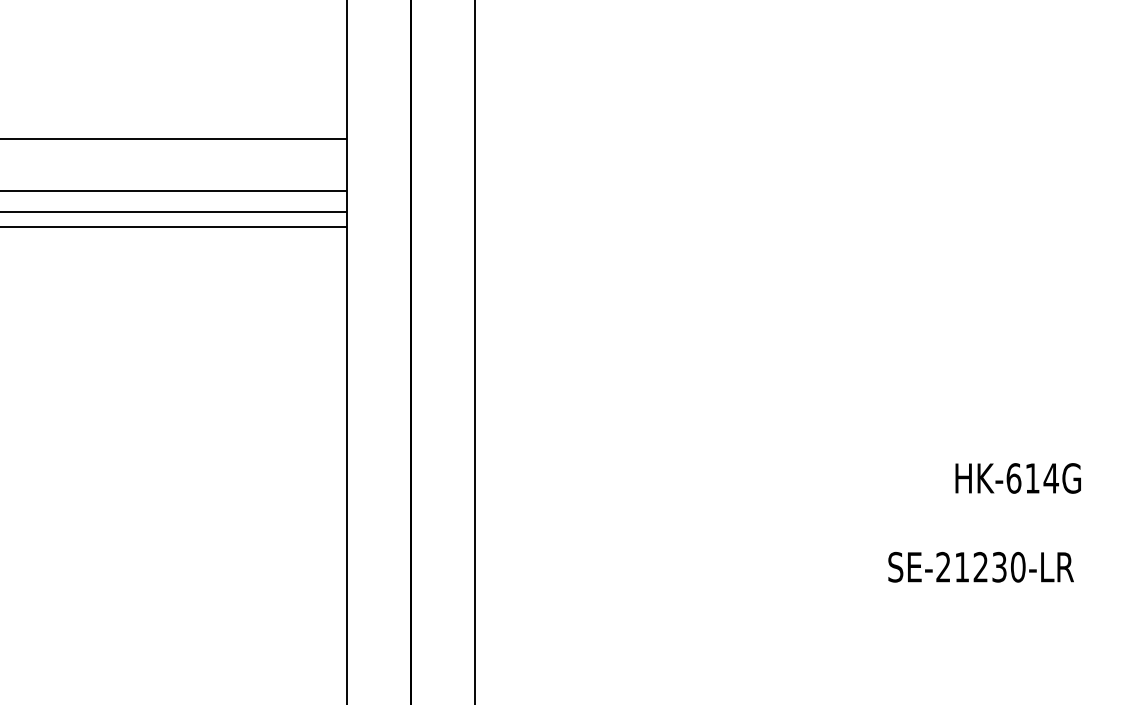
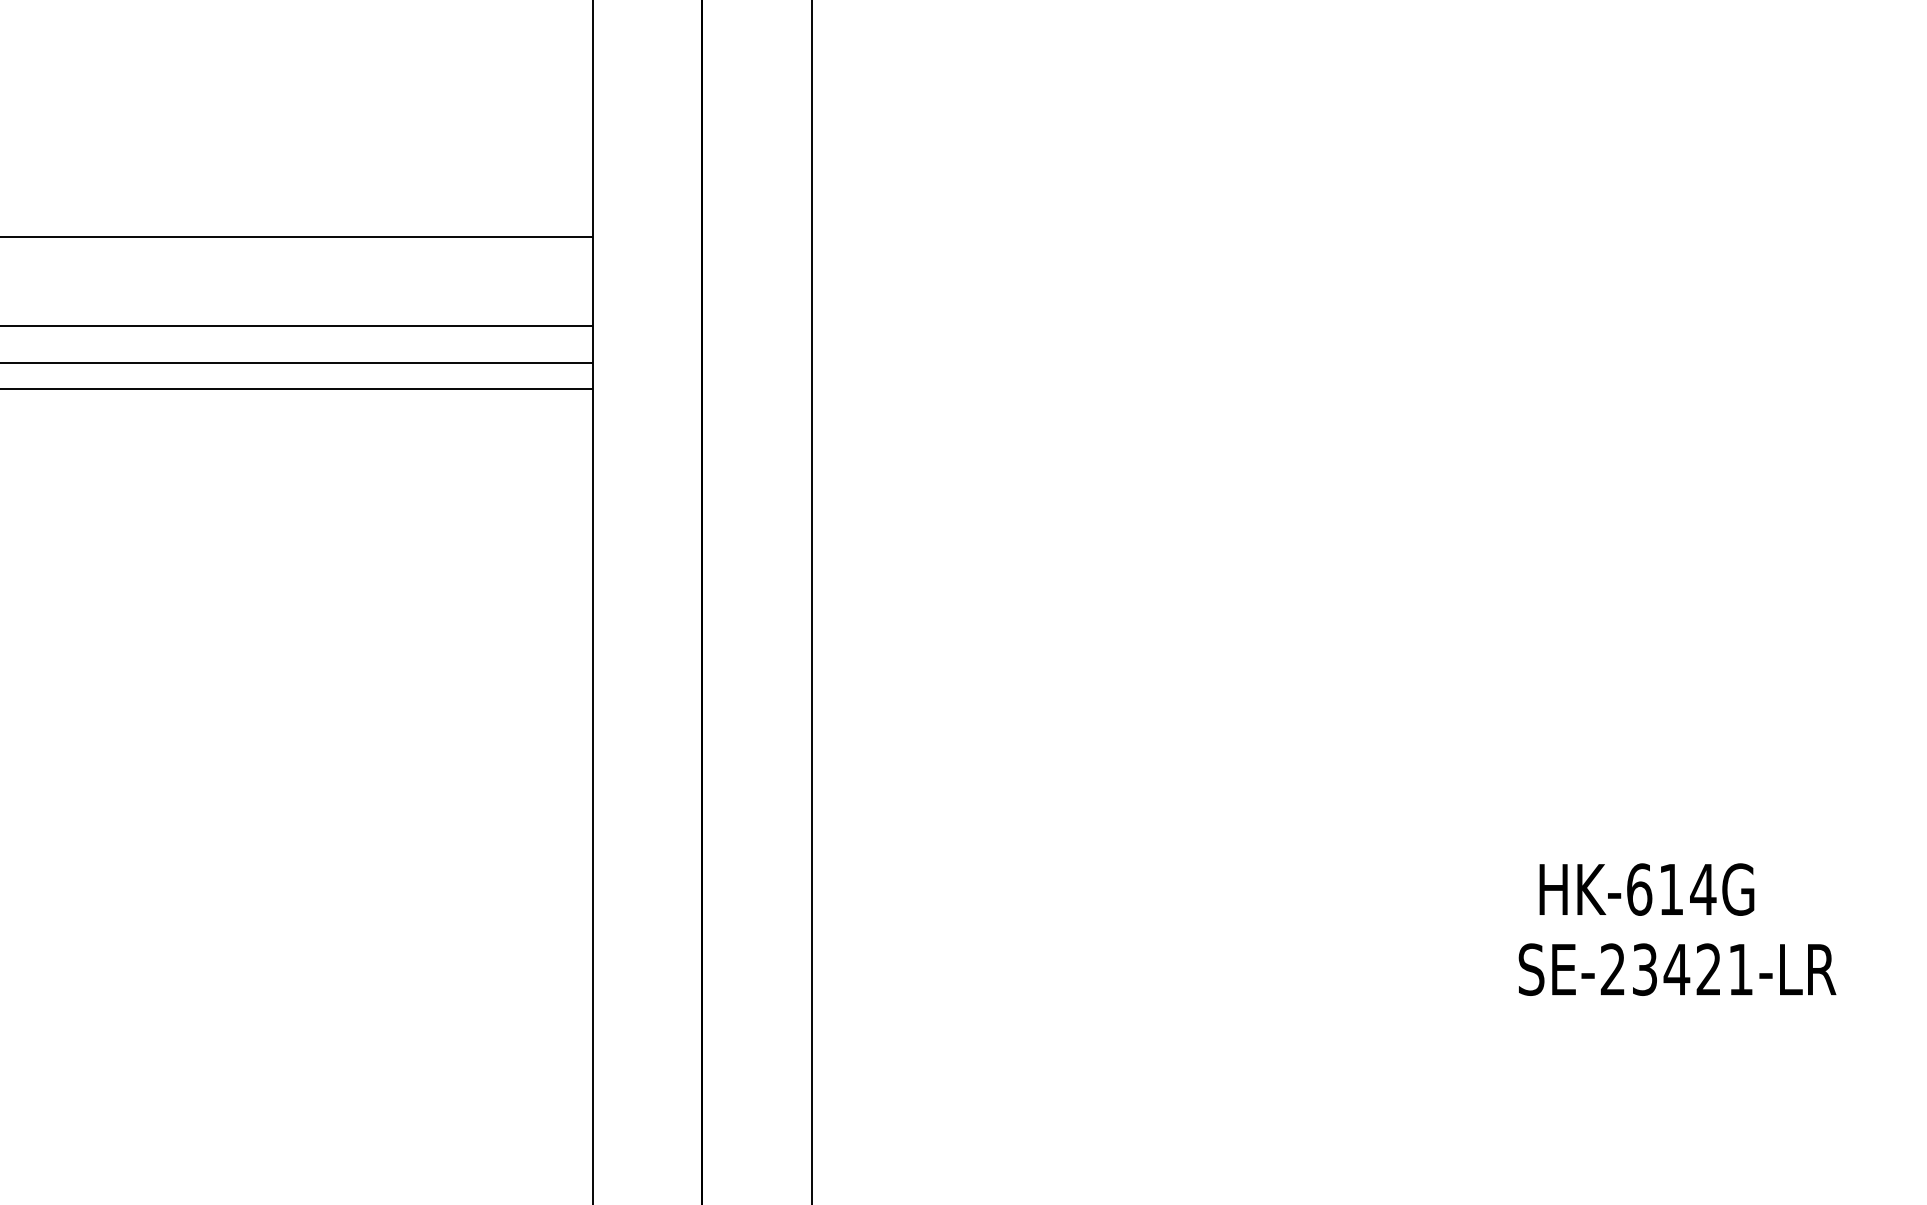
text: (1017, 478) -> (1645, 889), moved
text: (990, 566) -> (1693, 968), SE-21230-LR -> SE-23421-LR

